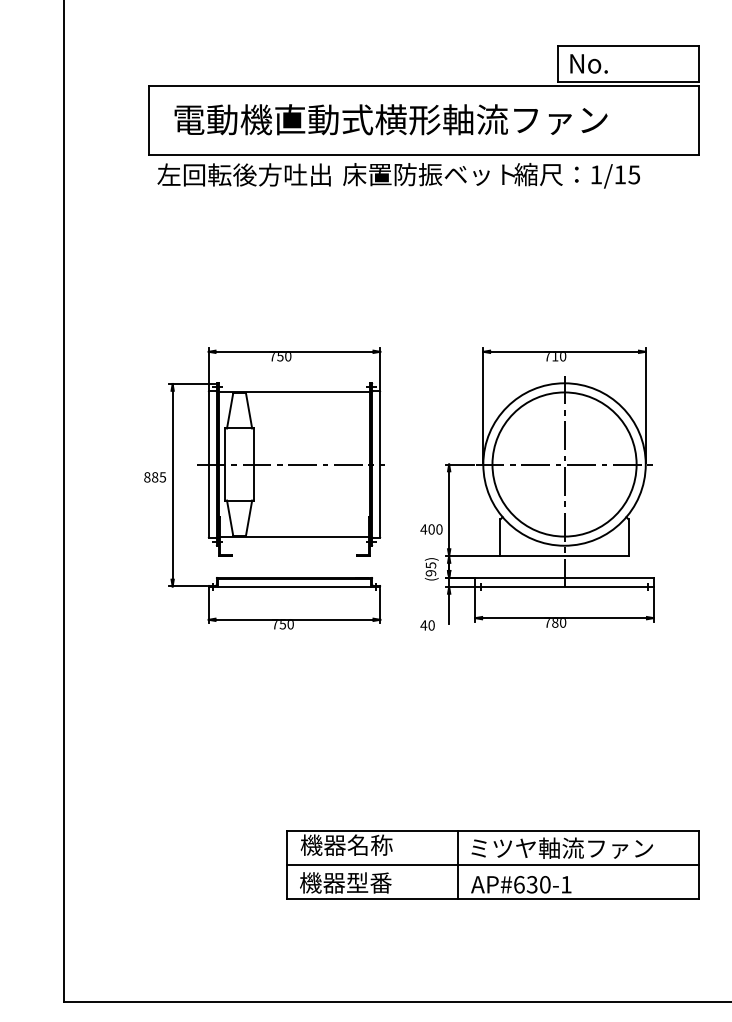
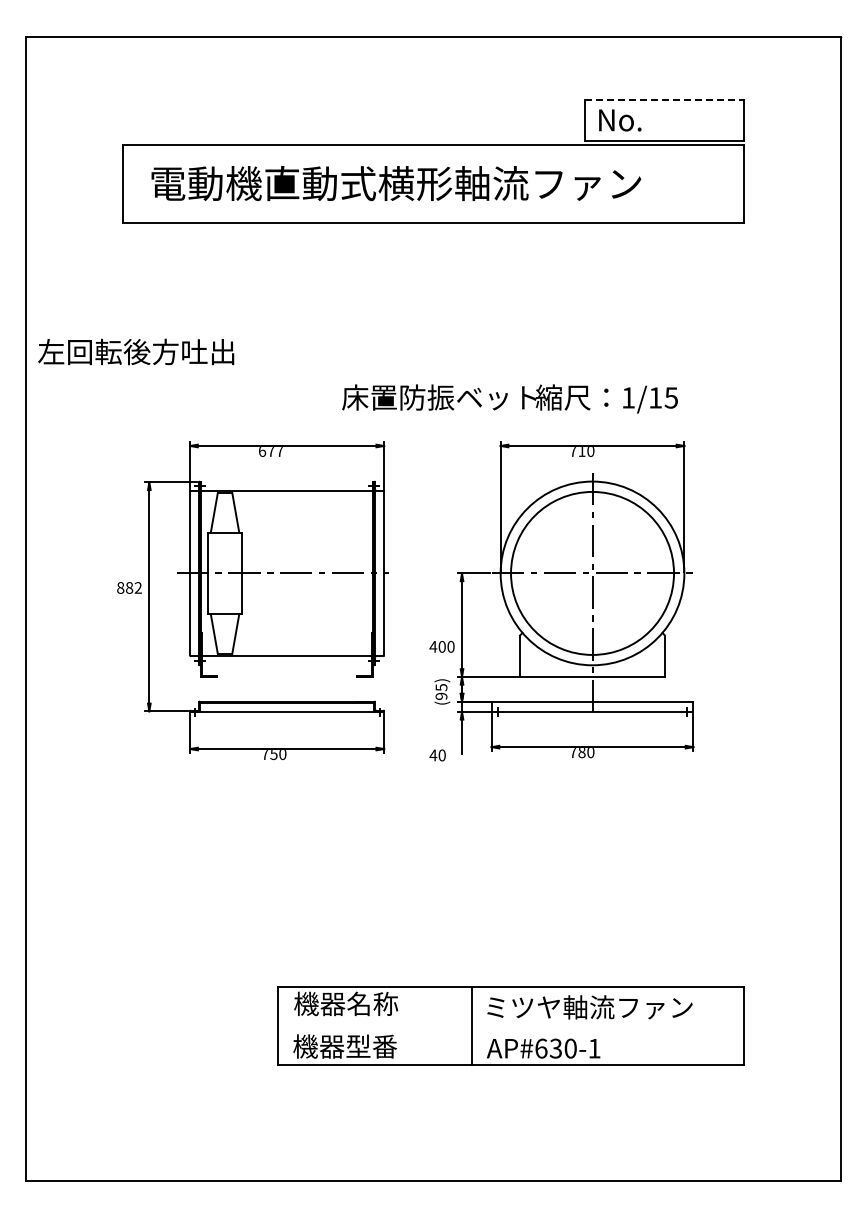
line: (629, 45) -> (665, 99), solid -> dashed
text: (244, 174) -> (136, 351), moved
text: (491, 175) -> (509, 398), moved
text: (280, 356) -> (271, 451), 750 -> 677
text: (162, 476) -> (137, 587), 885 -> 882
line: (492, 865) -> (510, 1026), removed

